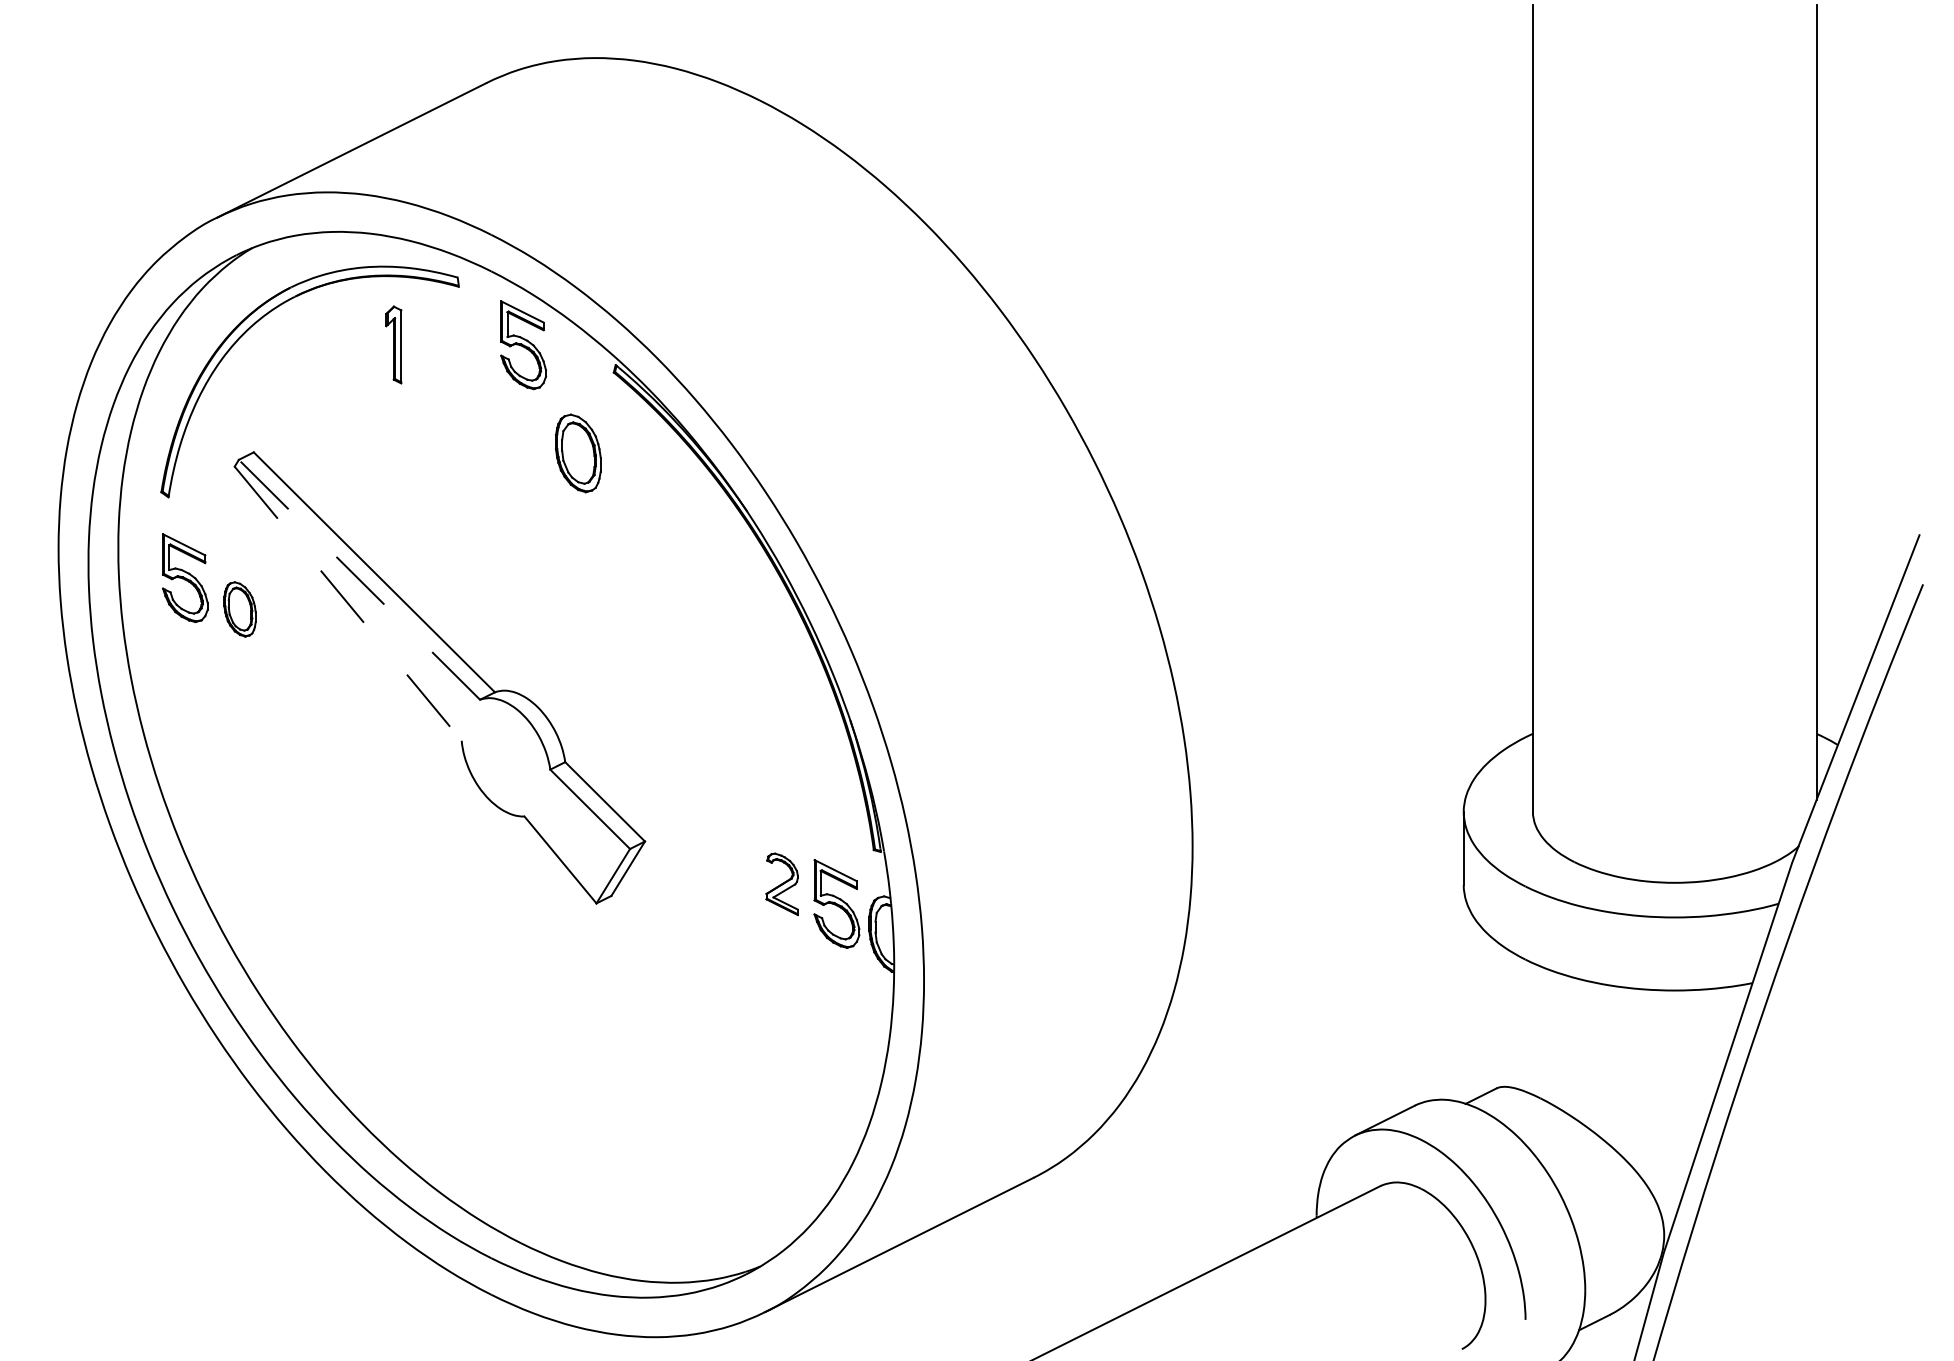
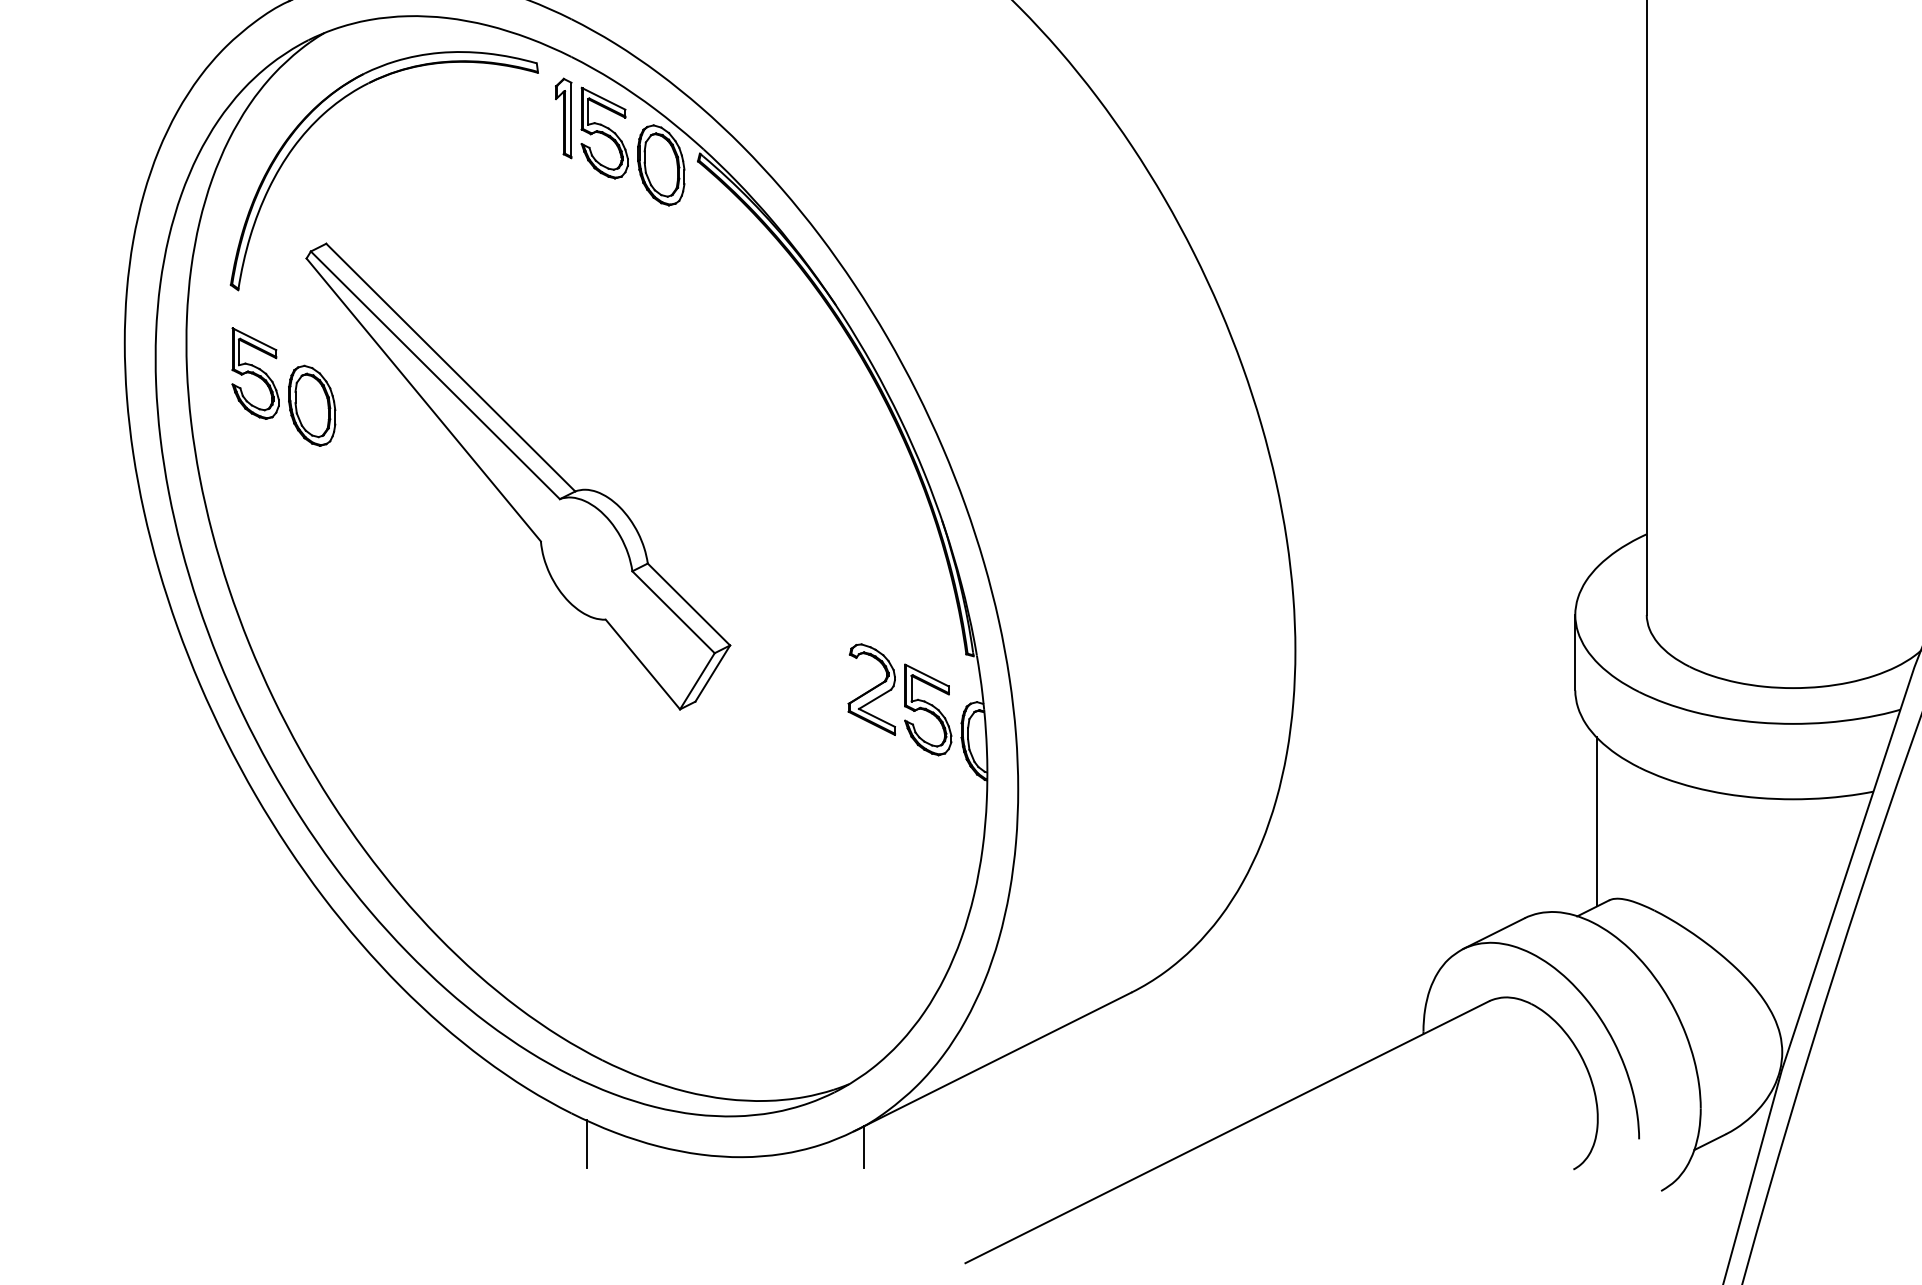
part: (393, 344) -> (563, 117), moved
part: (578, 453) -> (661, 165), moved
line: (359, 579) -> (435, 375), dashed -> solid
line: (348, 603) -> (424, 399), dashed -> solid
part: (239, 609) -> (311, 405), size x1.43
part: (781, 884) -> (871, 689), size x1.43
line: (1484, 1012) -> (1596, 821), added
line: (506, 1324) -> (587, 1144), added
line: (774, 1327) -> (863, 1147), added

